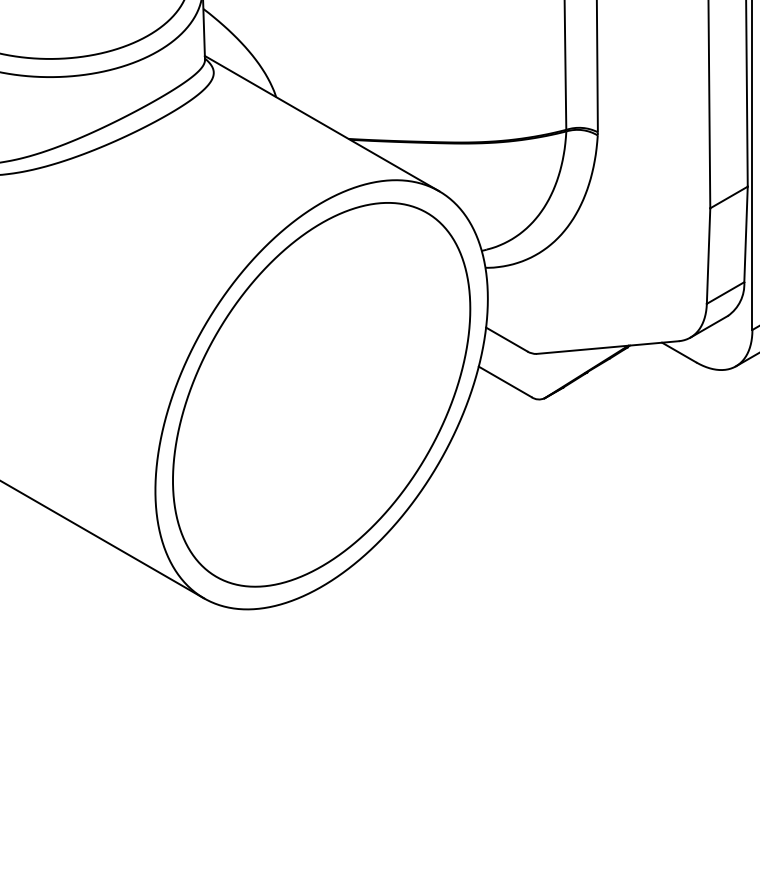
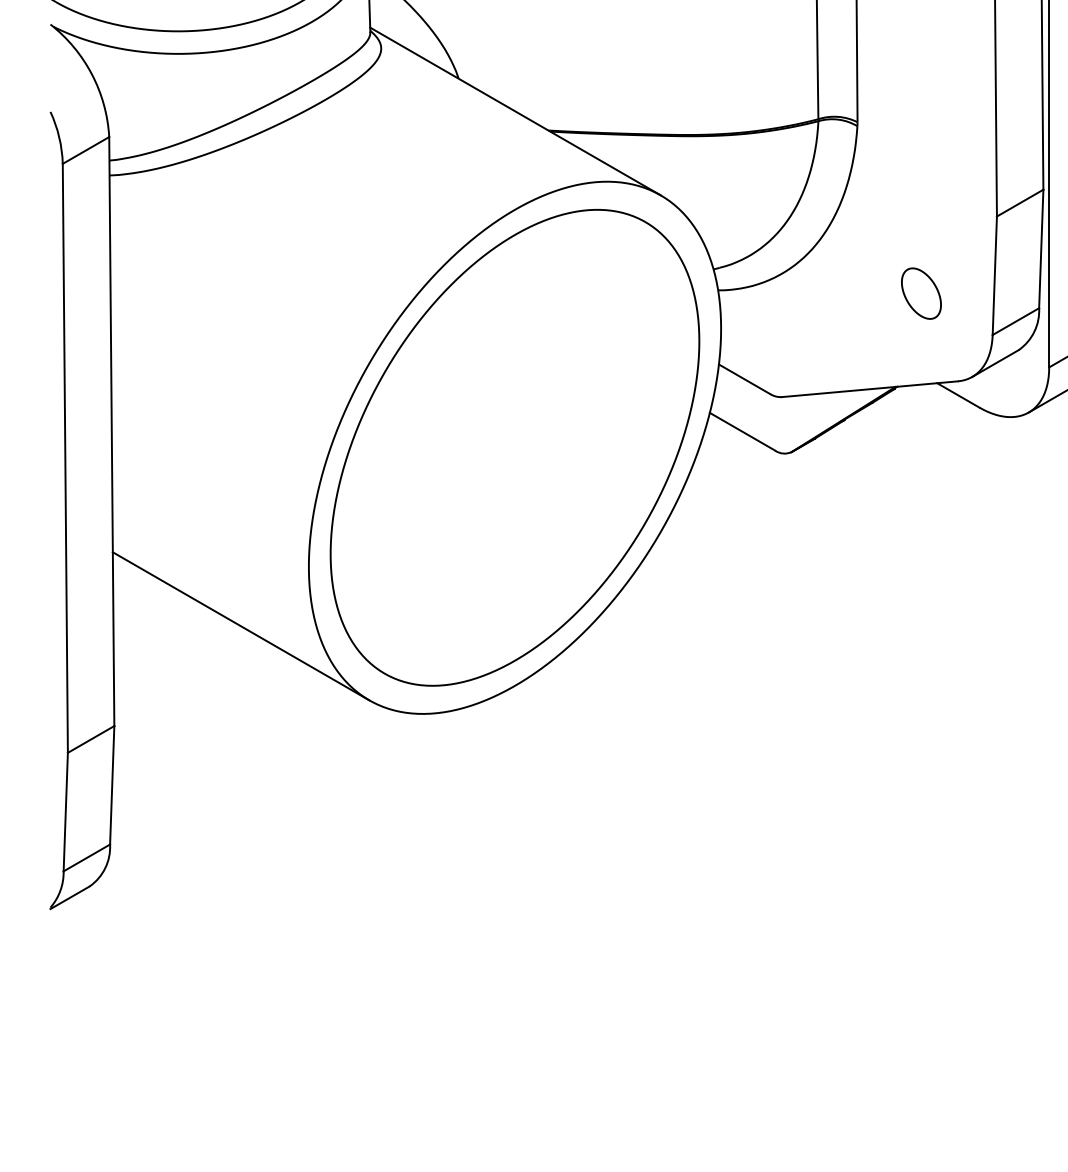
part: (649, 270) -> (921, 293), added

